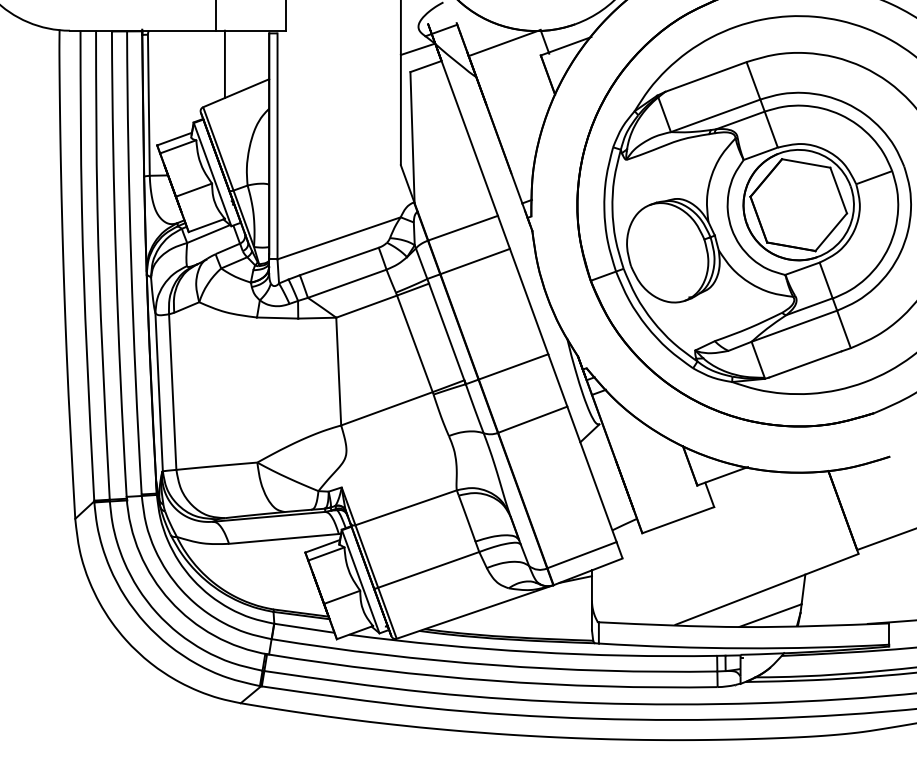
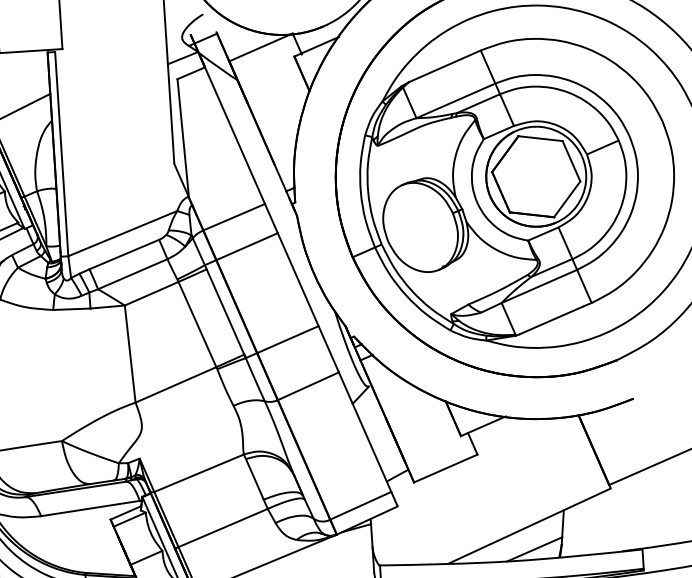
line: (224, 64) -> (9, 83), removed

